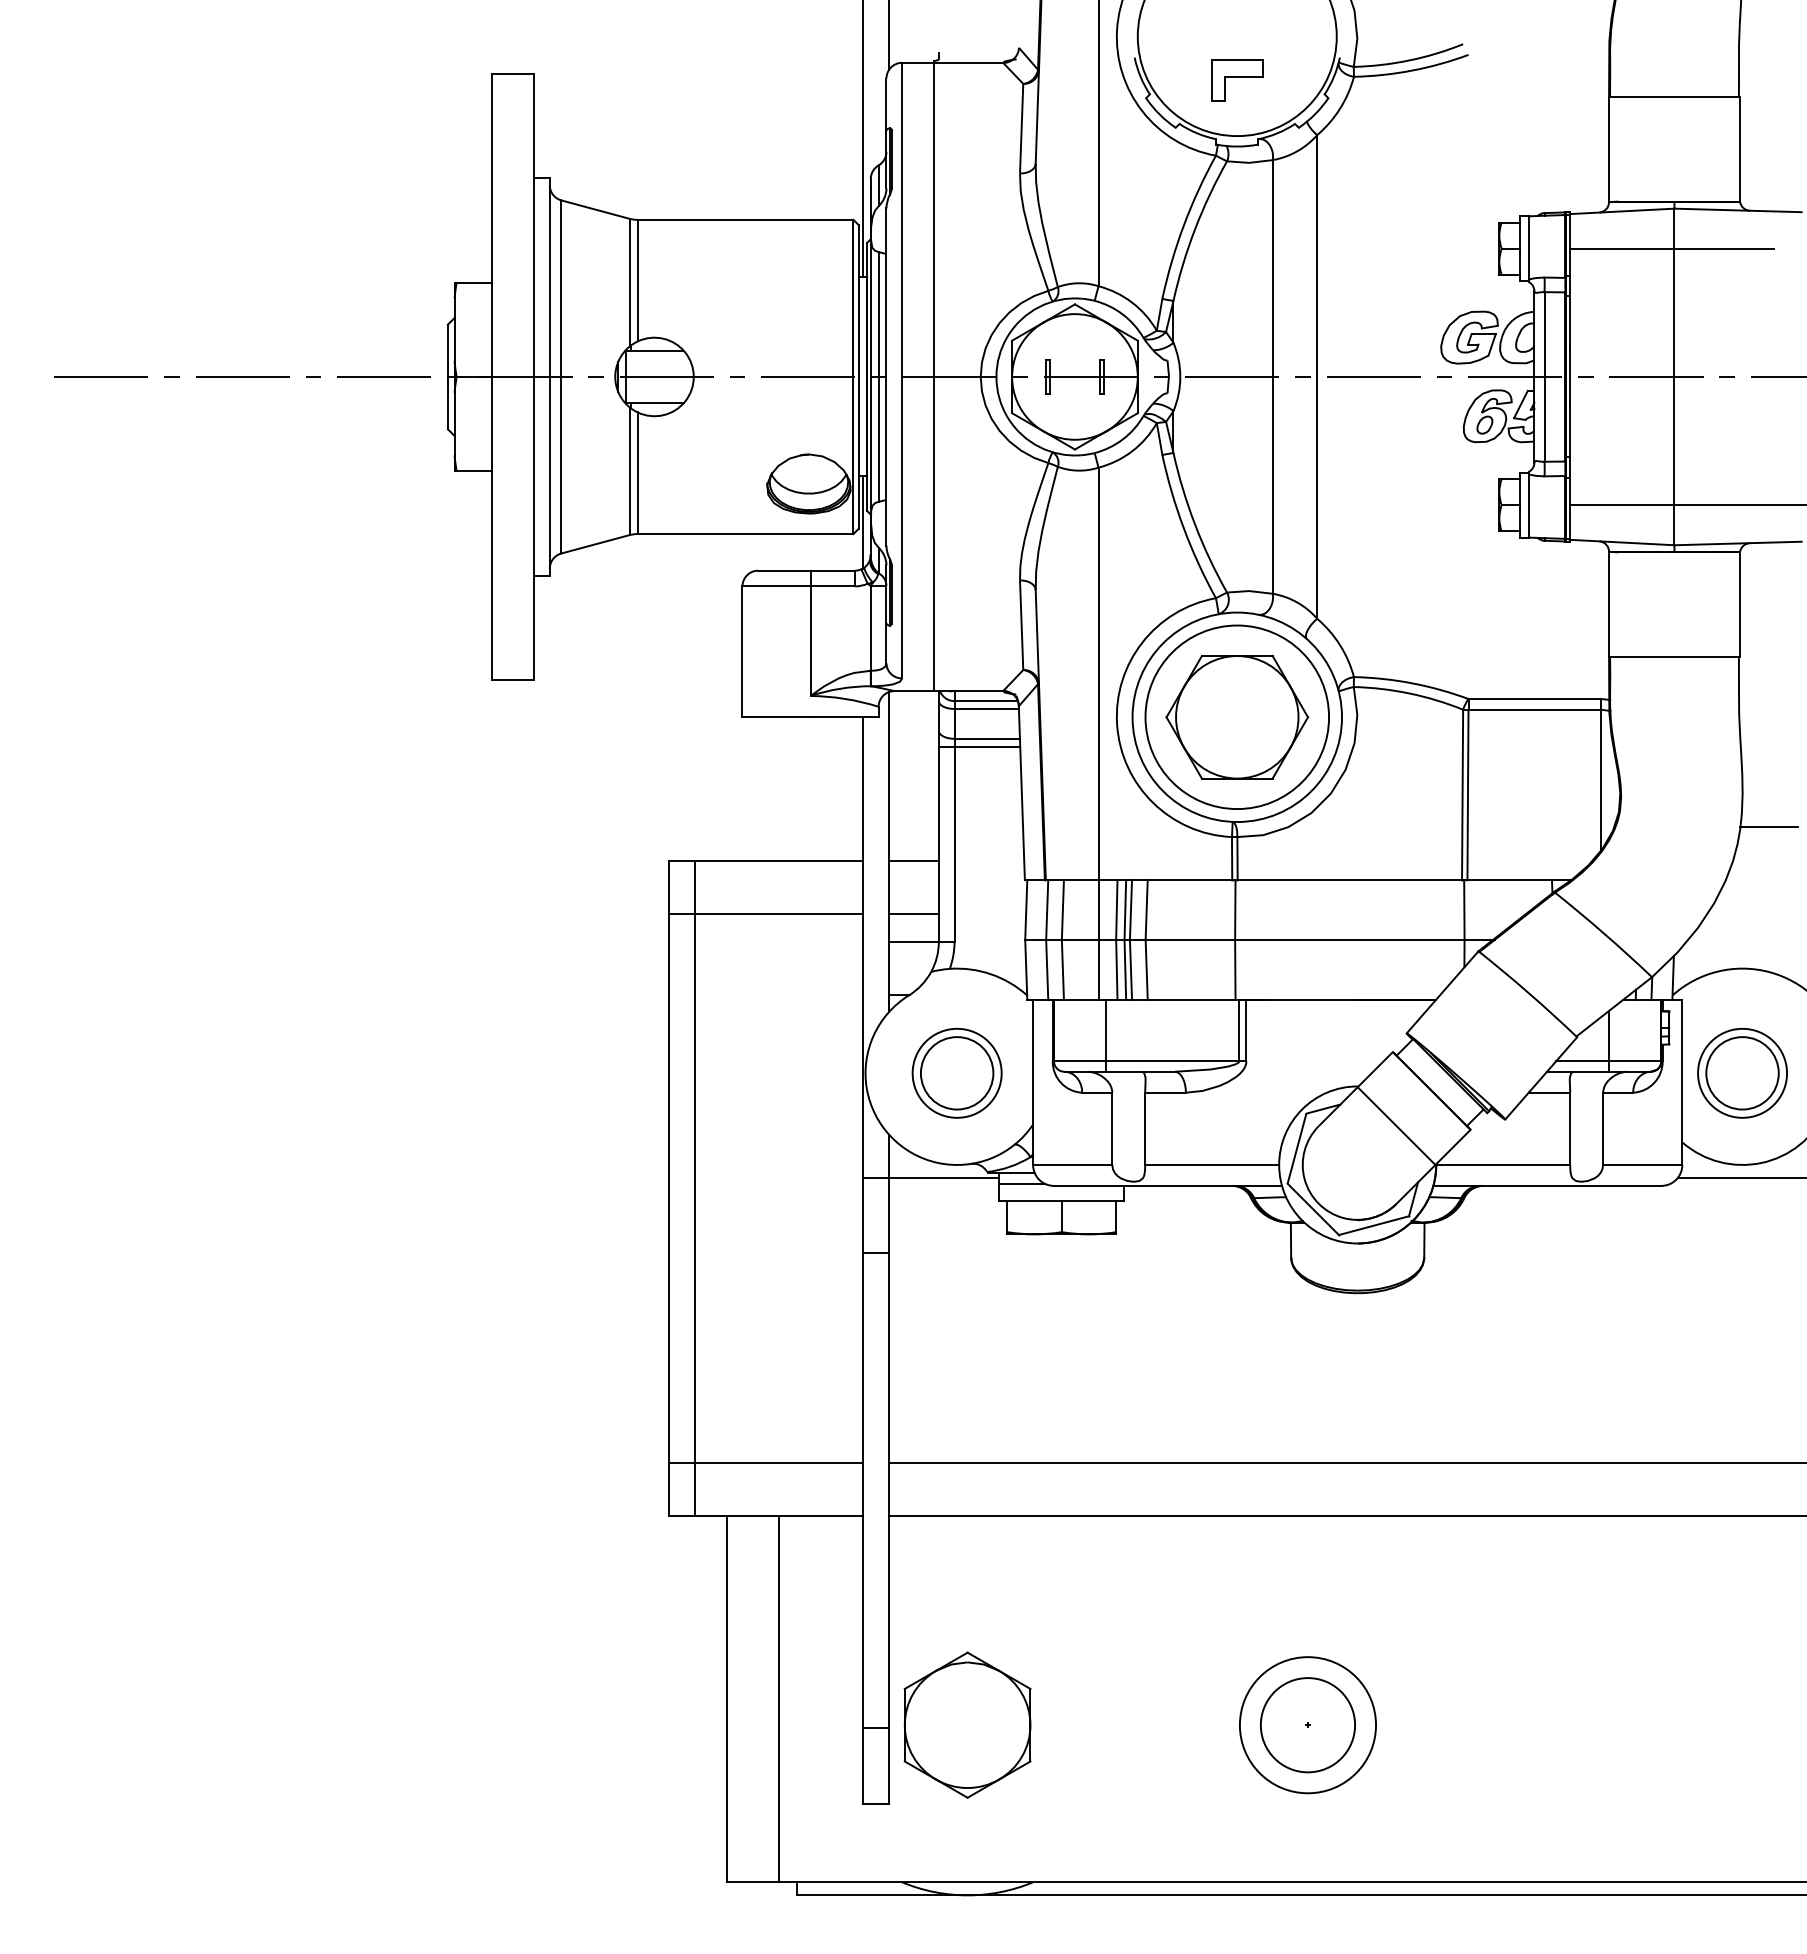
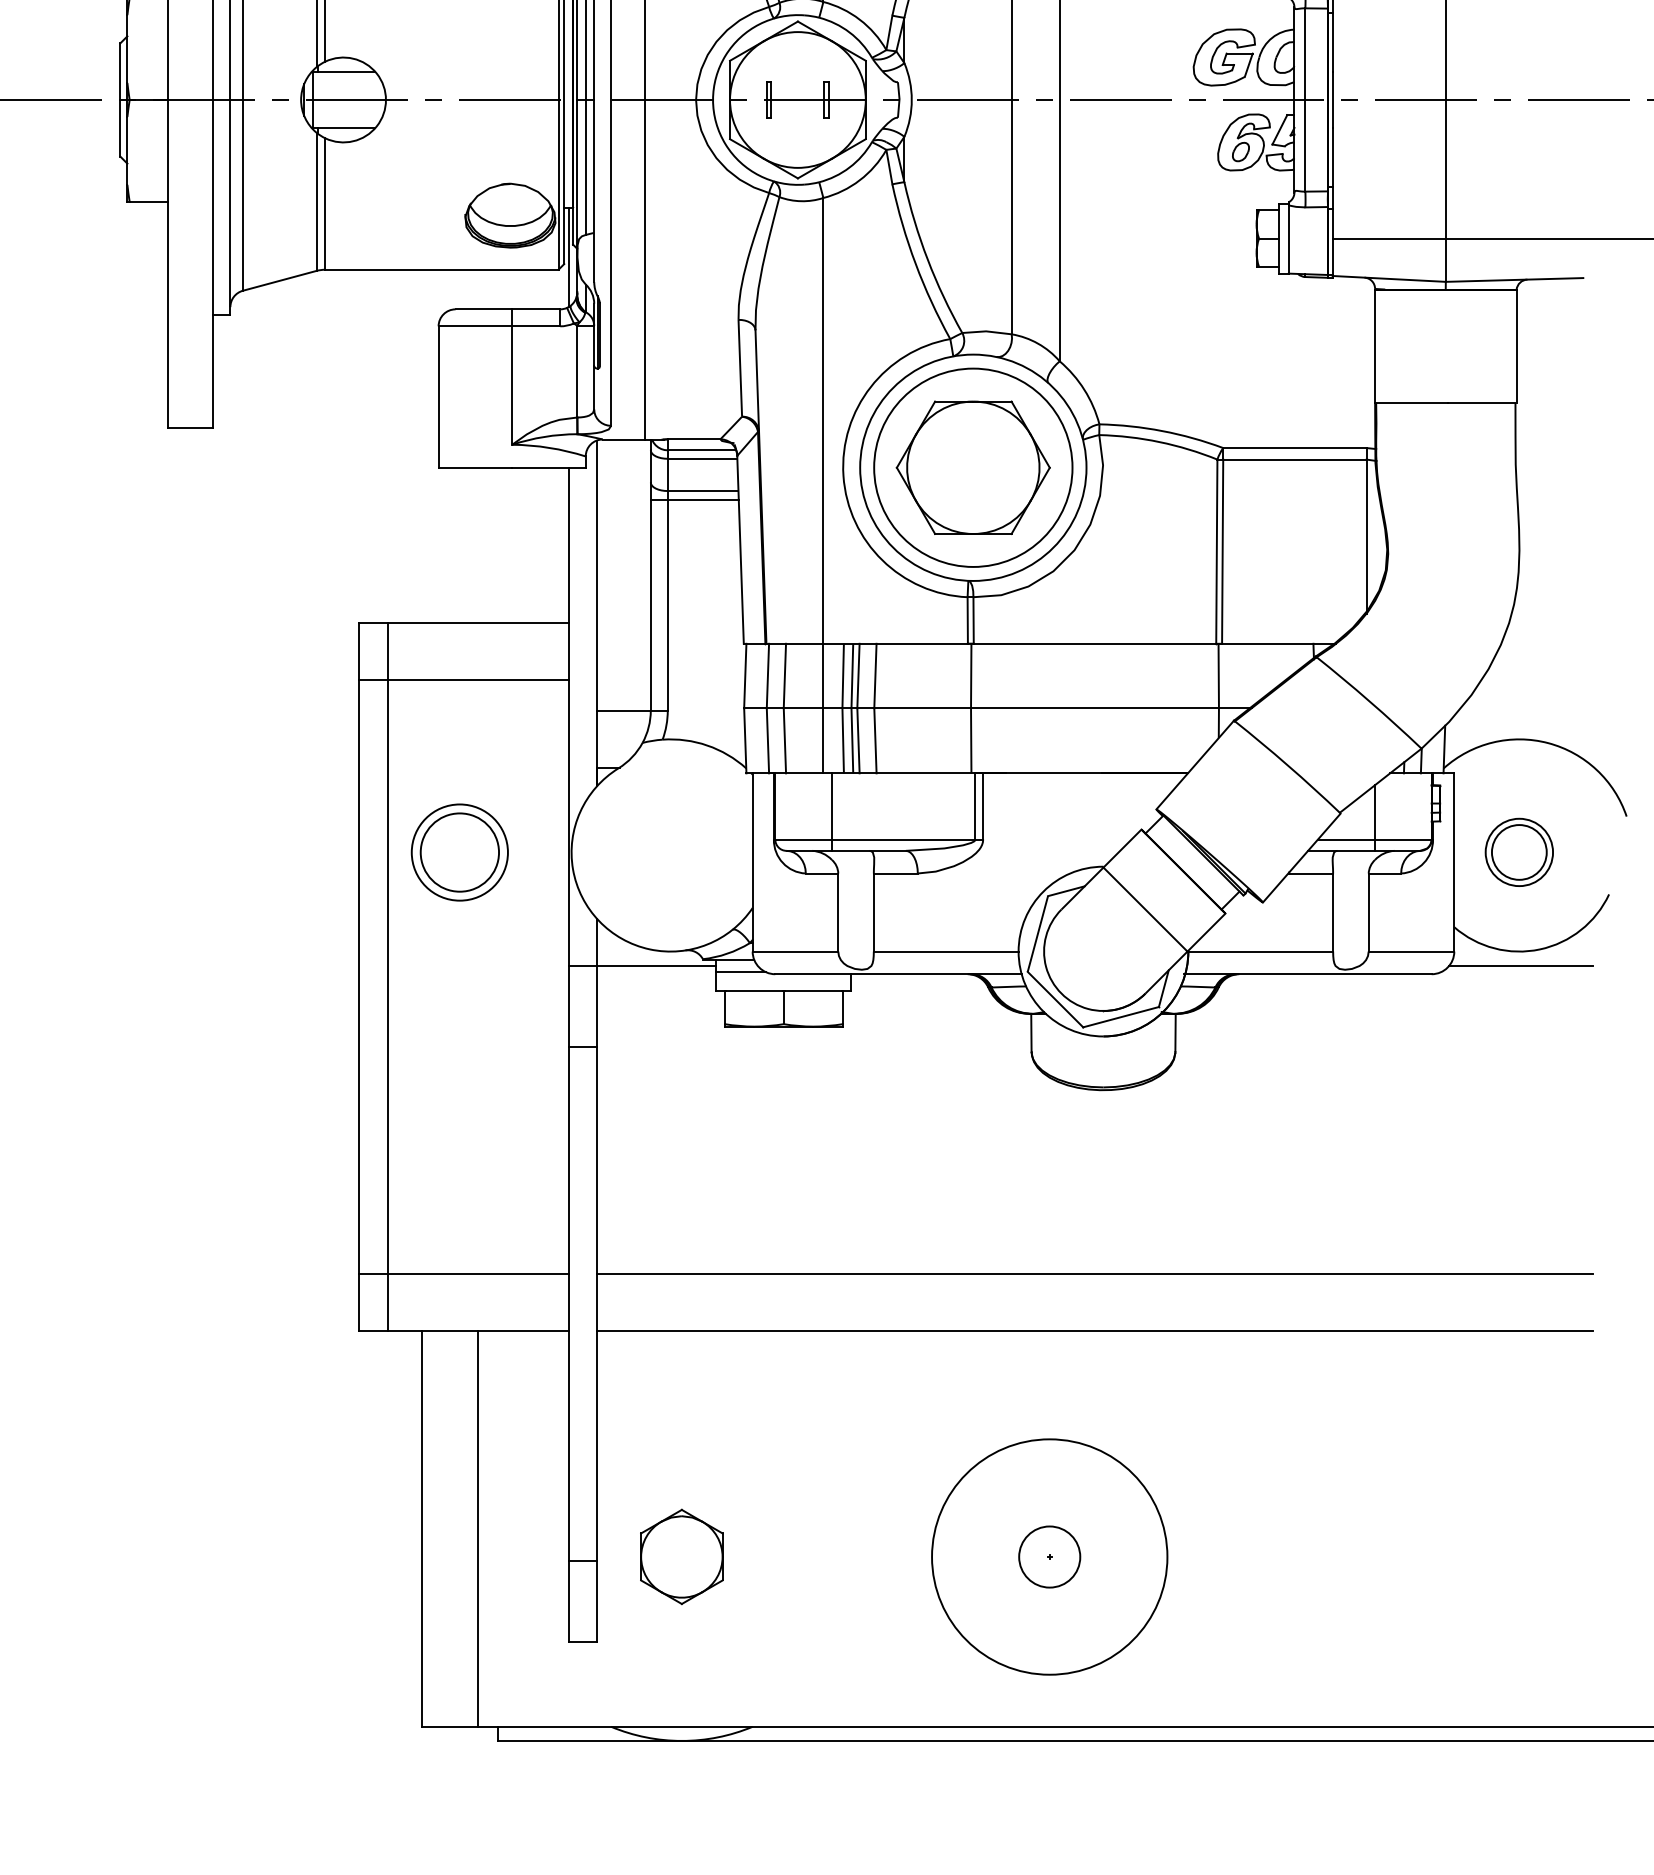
line: (1768, 827) -> (1547, 586), removed
line: (913, 861) -> (623, 623), removed
line: (913, 913) -> (623, 679), removed
part: (956, 1072) -> (459, 851), moved
part: (1742, 1072) -> (1519, 851), size x0.7
part: (967, 1724) -> (681, 1556), size x0.6
circle: (1307, 1725) -> (1049, 1557), size x0.6
circle: (1307, 1725) -> (1049, 1557), size x1.6

